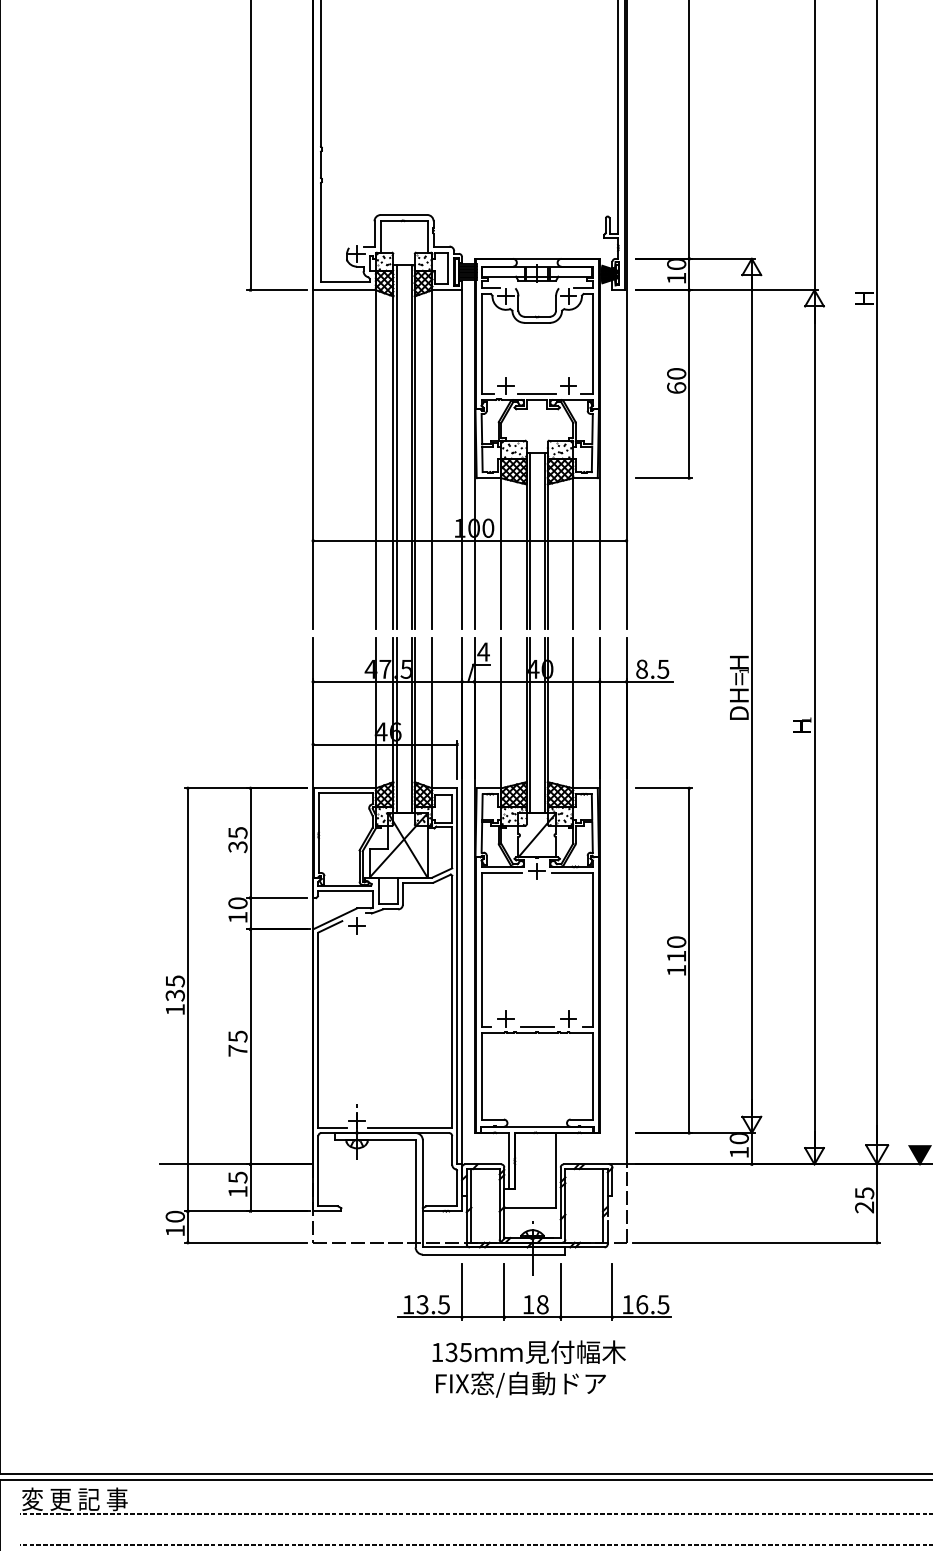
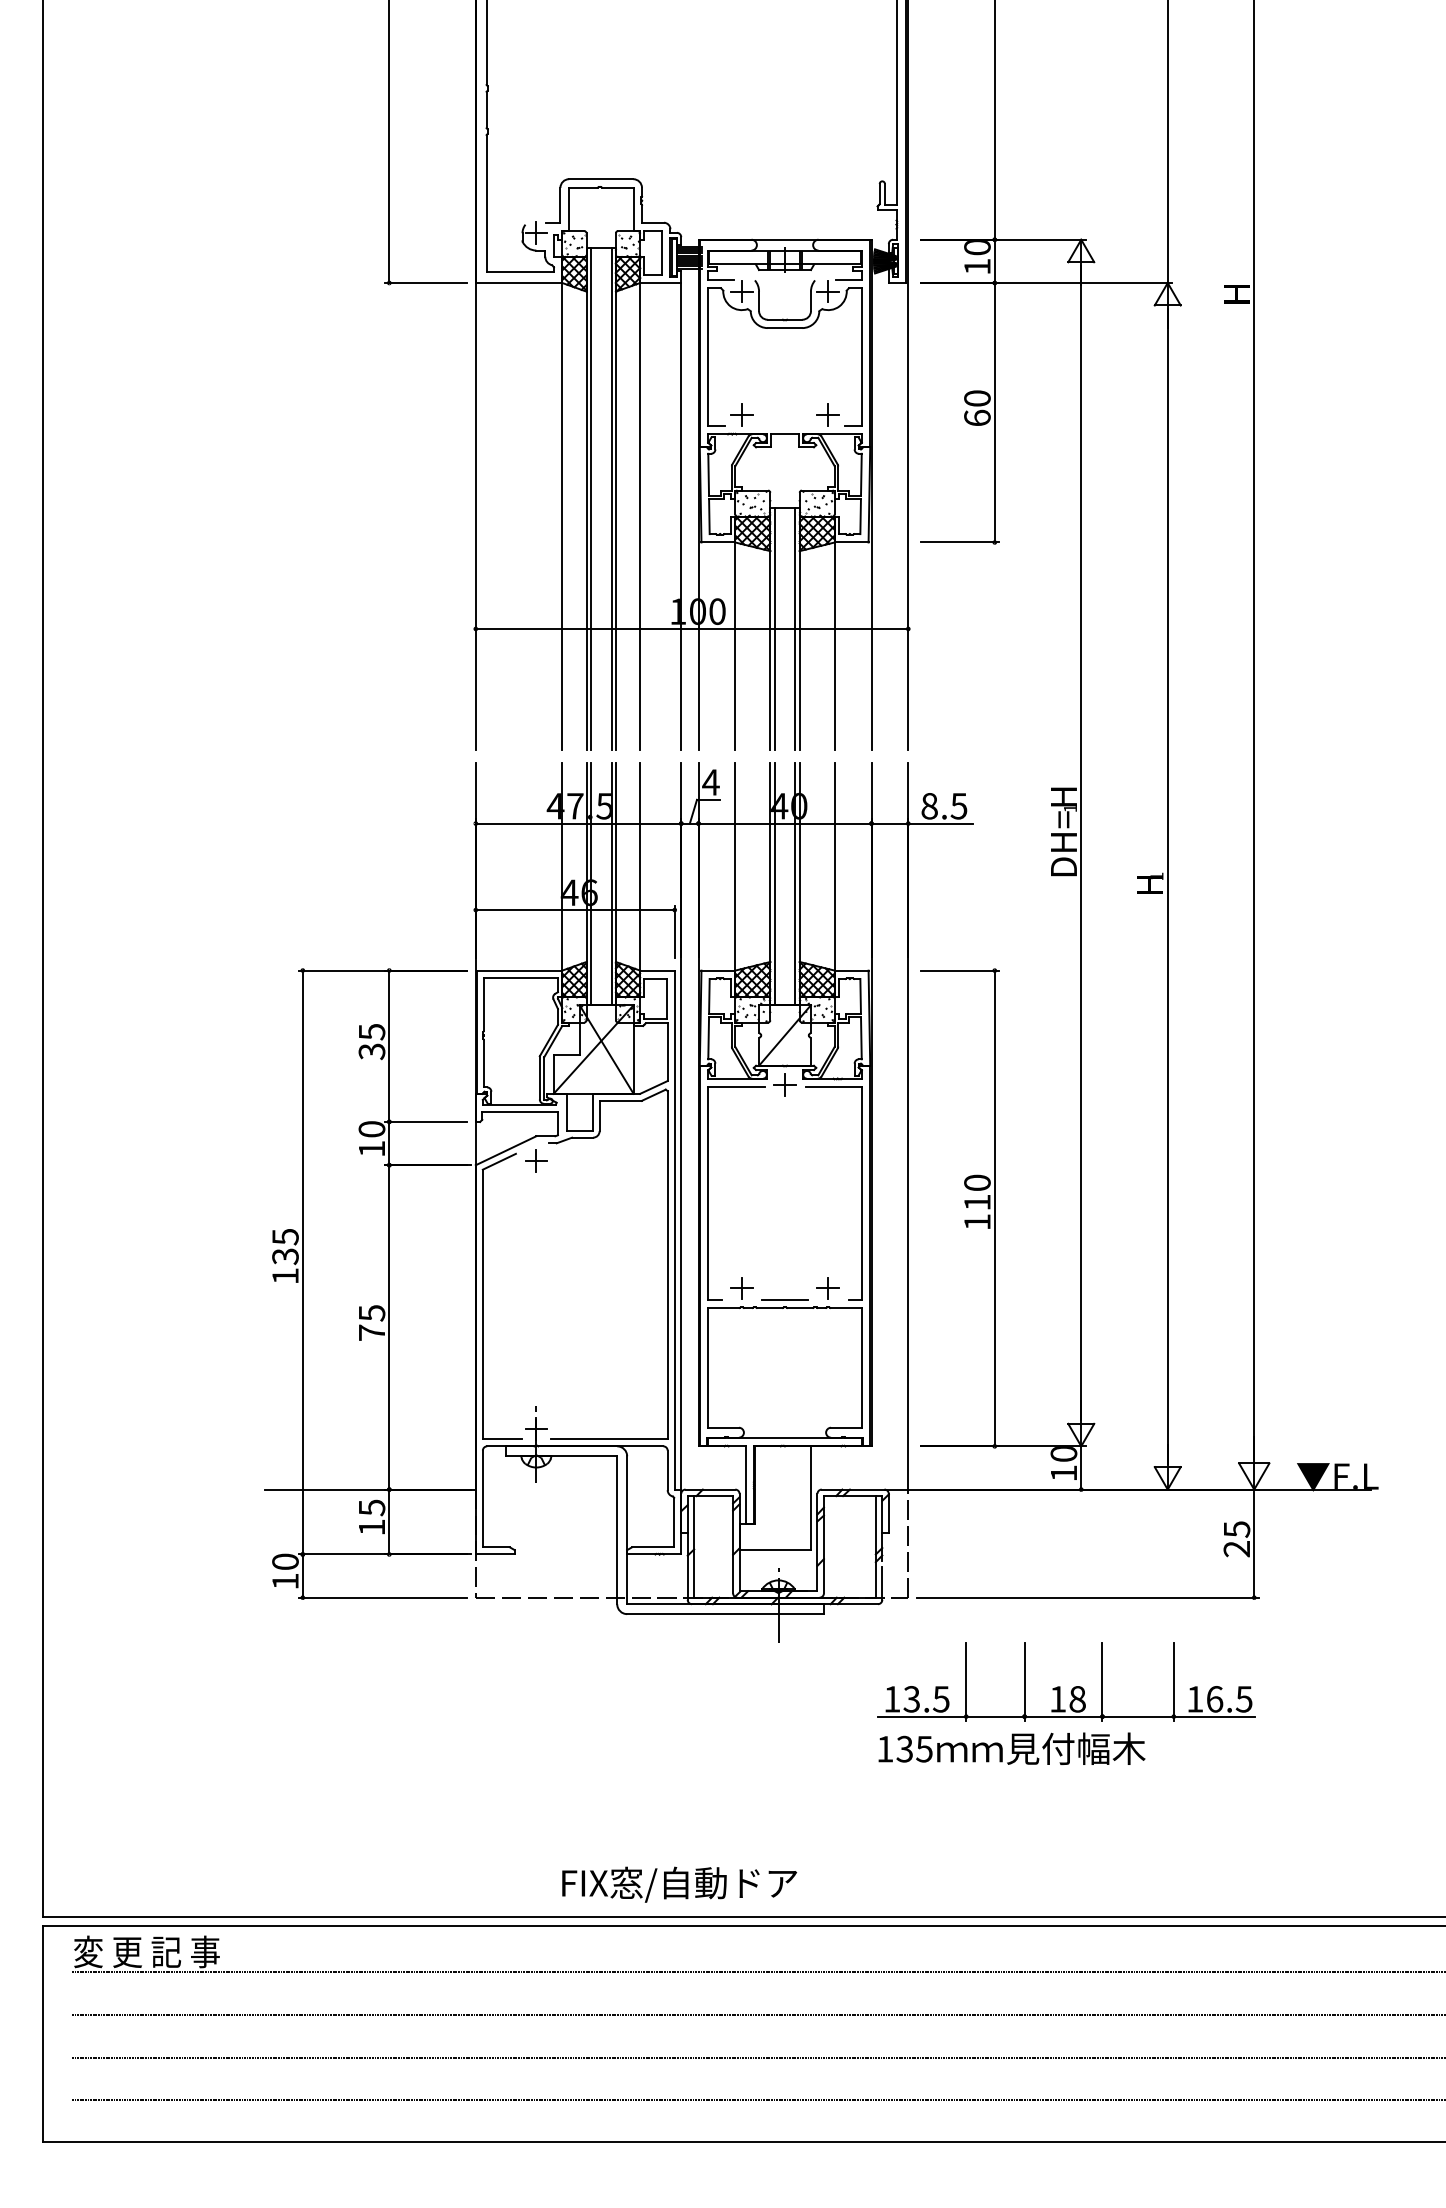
line: (536, 394) -> (784, 426), removed
part: (530, 1295) -> (1060, 1686), moved
text: (528, 1351) -> (1011, 1748), moved
text: (520, 1384) -> (679, 1884), moved

